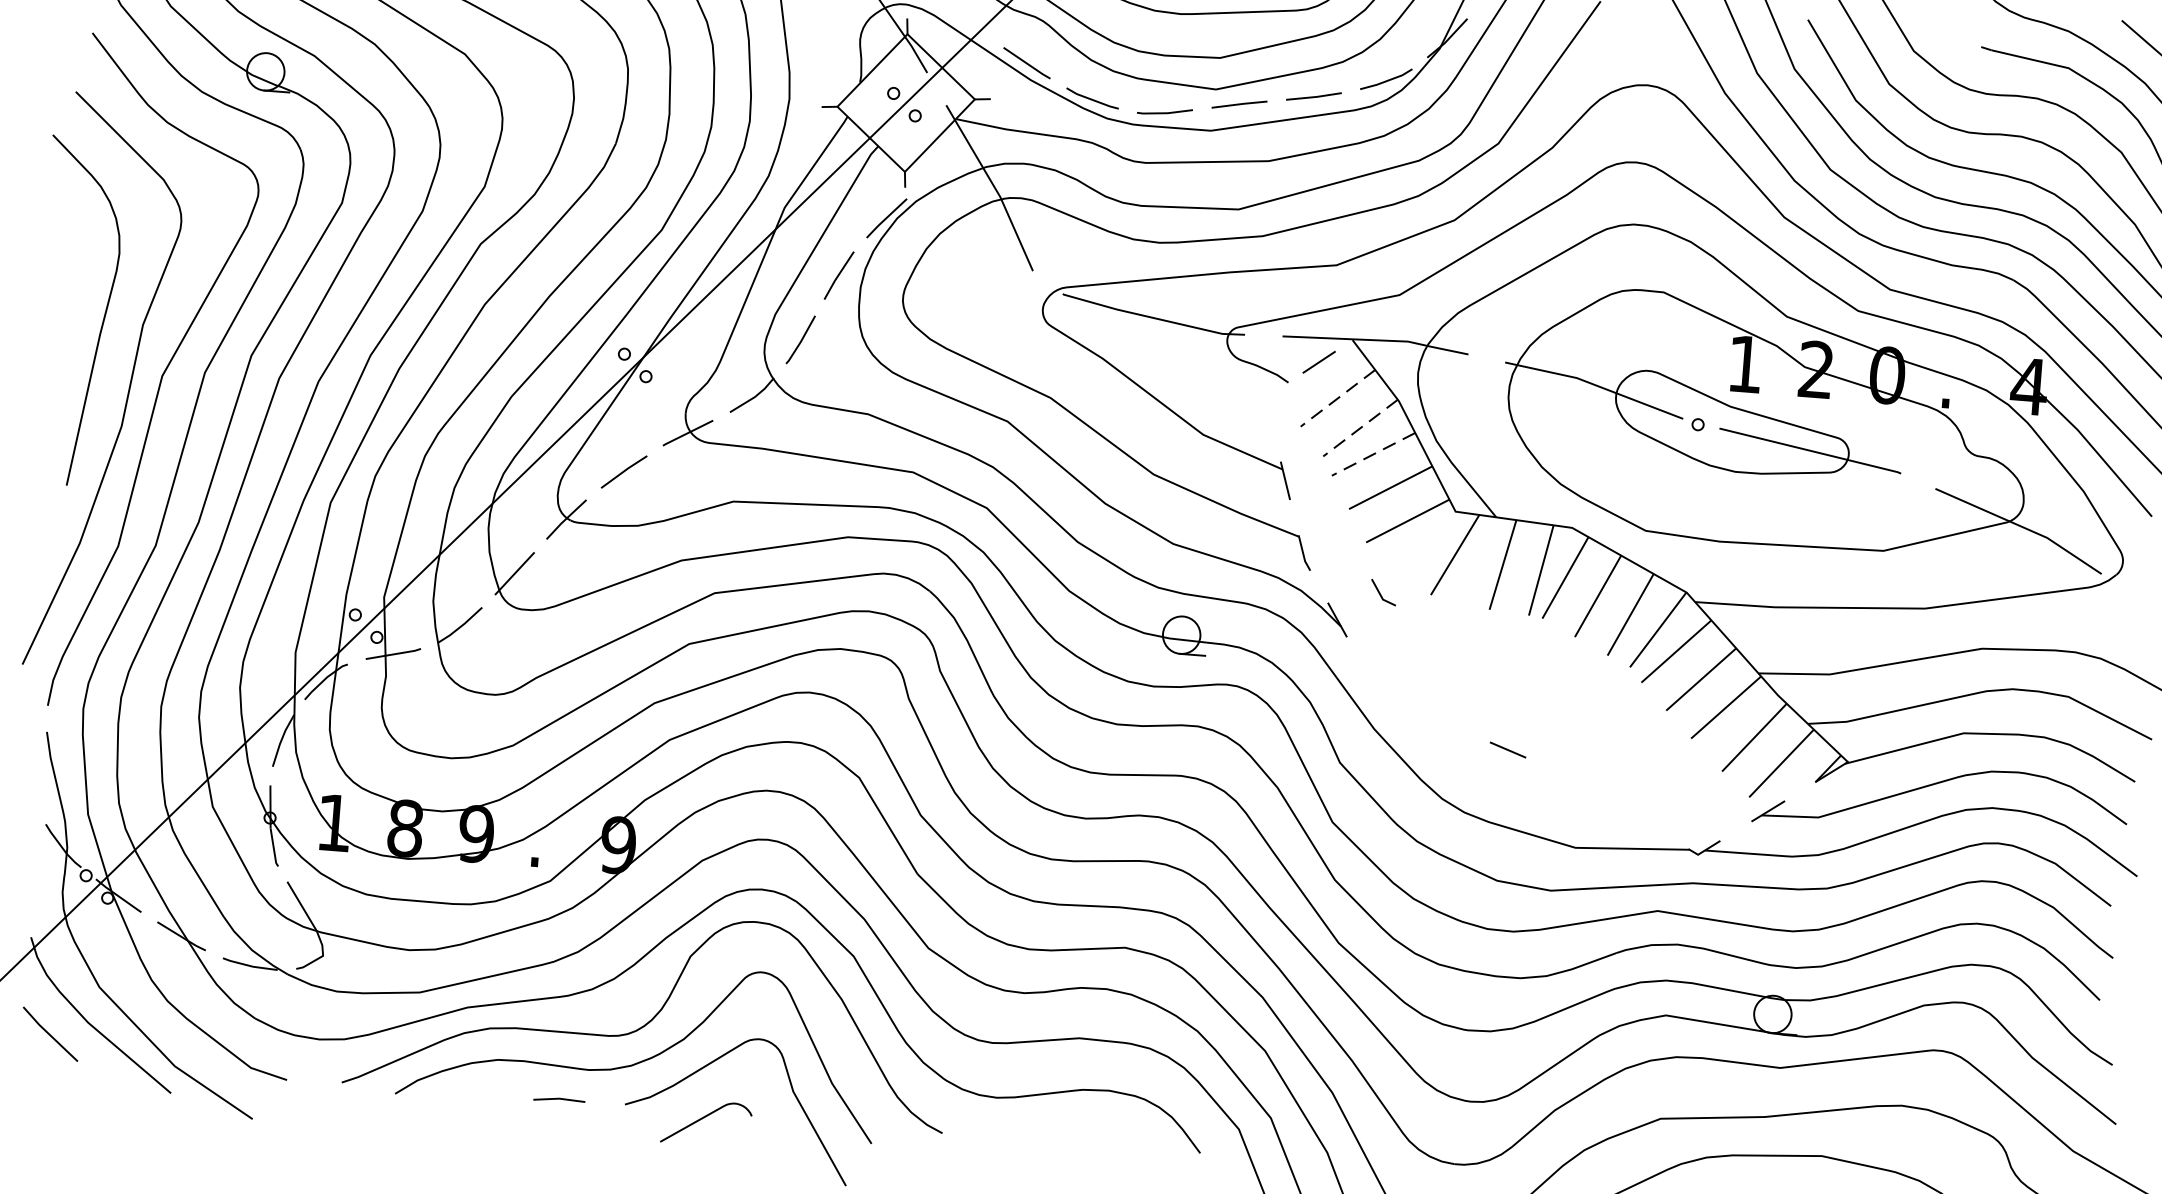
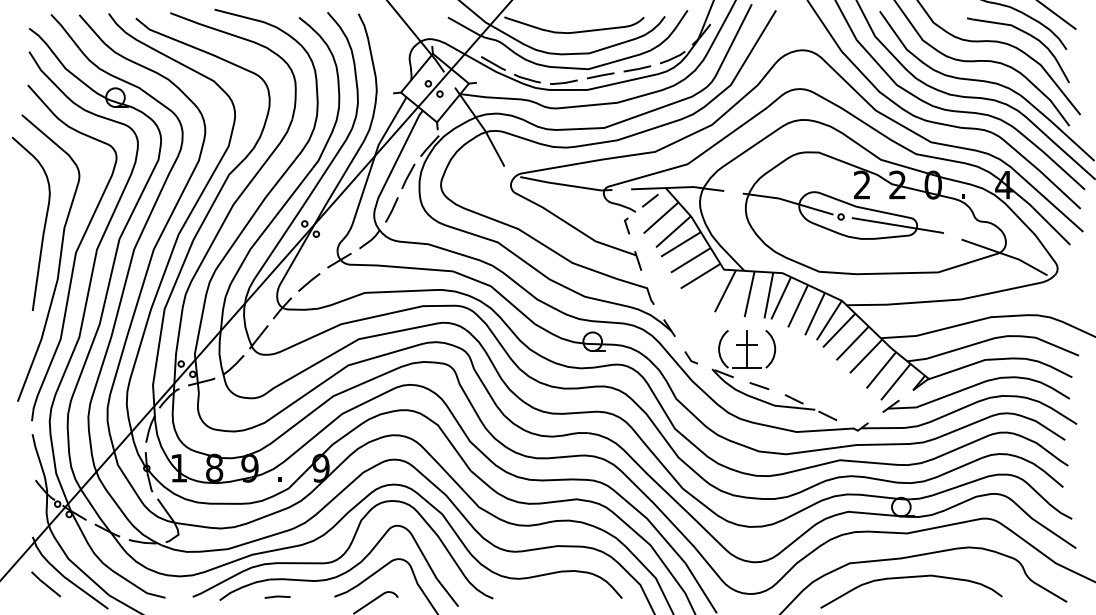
text: (1743, 362) -> (861, 184), 1 -> 2
line: (1336, 399) -> (660, 218), dashed -> solid
line: (1269, 408) -> (627, 225), added
line: (1360, 429) -> (673, 232), dashed -> solid
line: (1372, 454) -> (680, 244), dashed -> solid
line: (1381, 592) -> (690, 357), moved
part: (1529, 714) -> (768, 367), added
line: (559, 1098) -> (277, 596), moved

